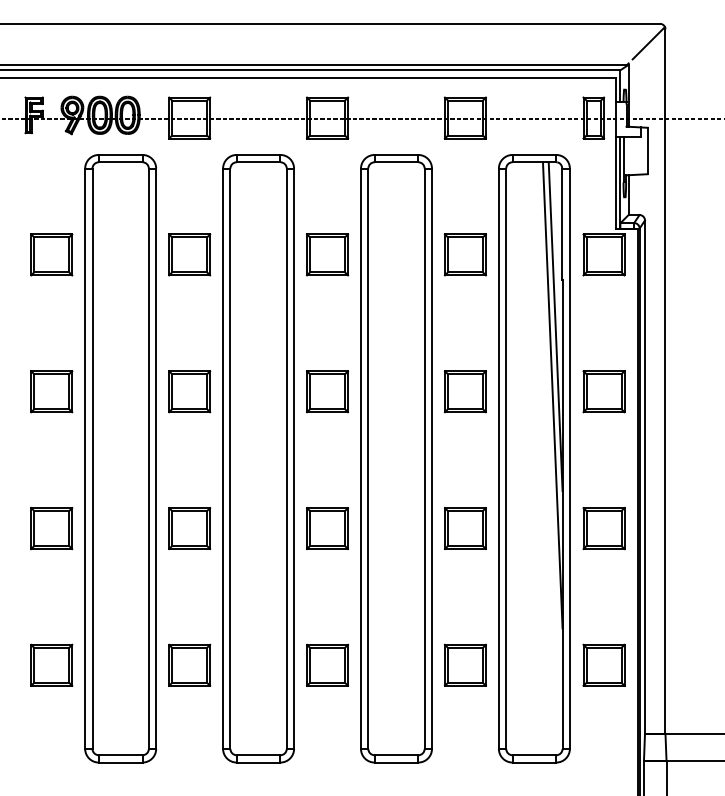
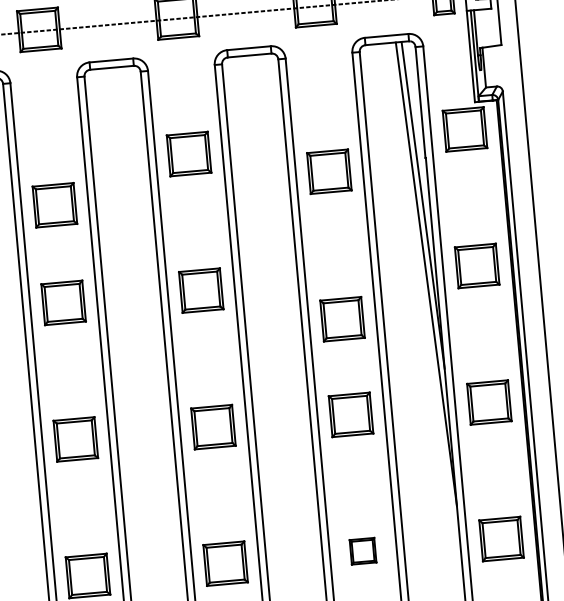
part: (189, 254) -> (54, 204), moved
part: (464, 254) -> (328, 171), moved
part: (464, 391) -> (341, 319), moved
part: (464, 664) -> (362, 550), size x0.6

